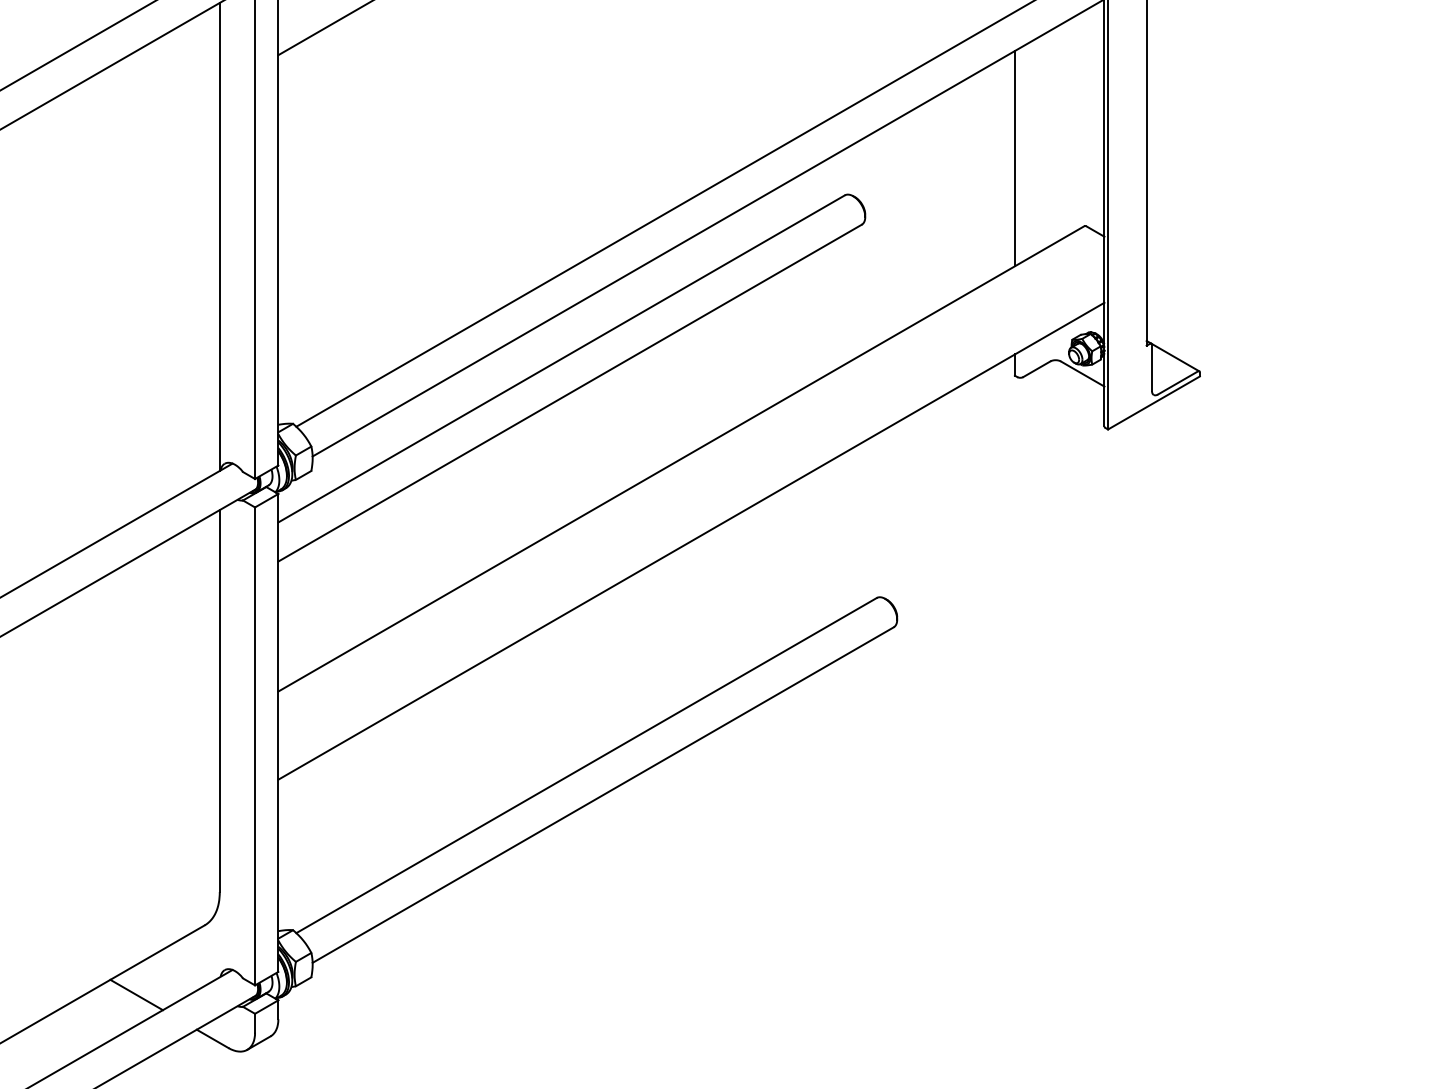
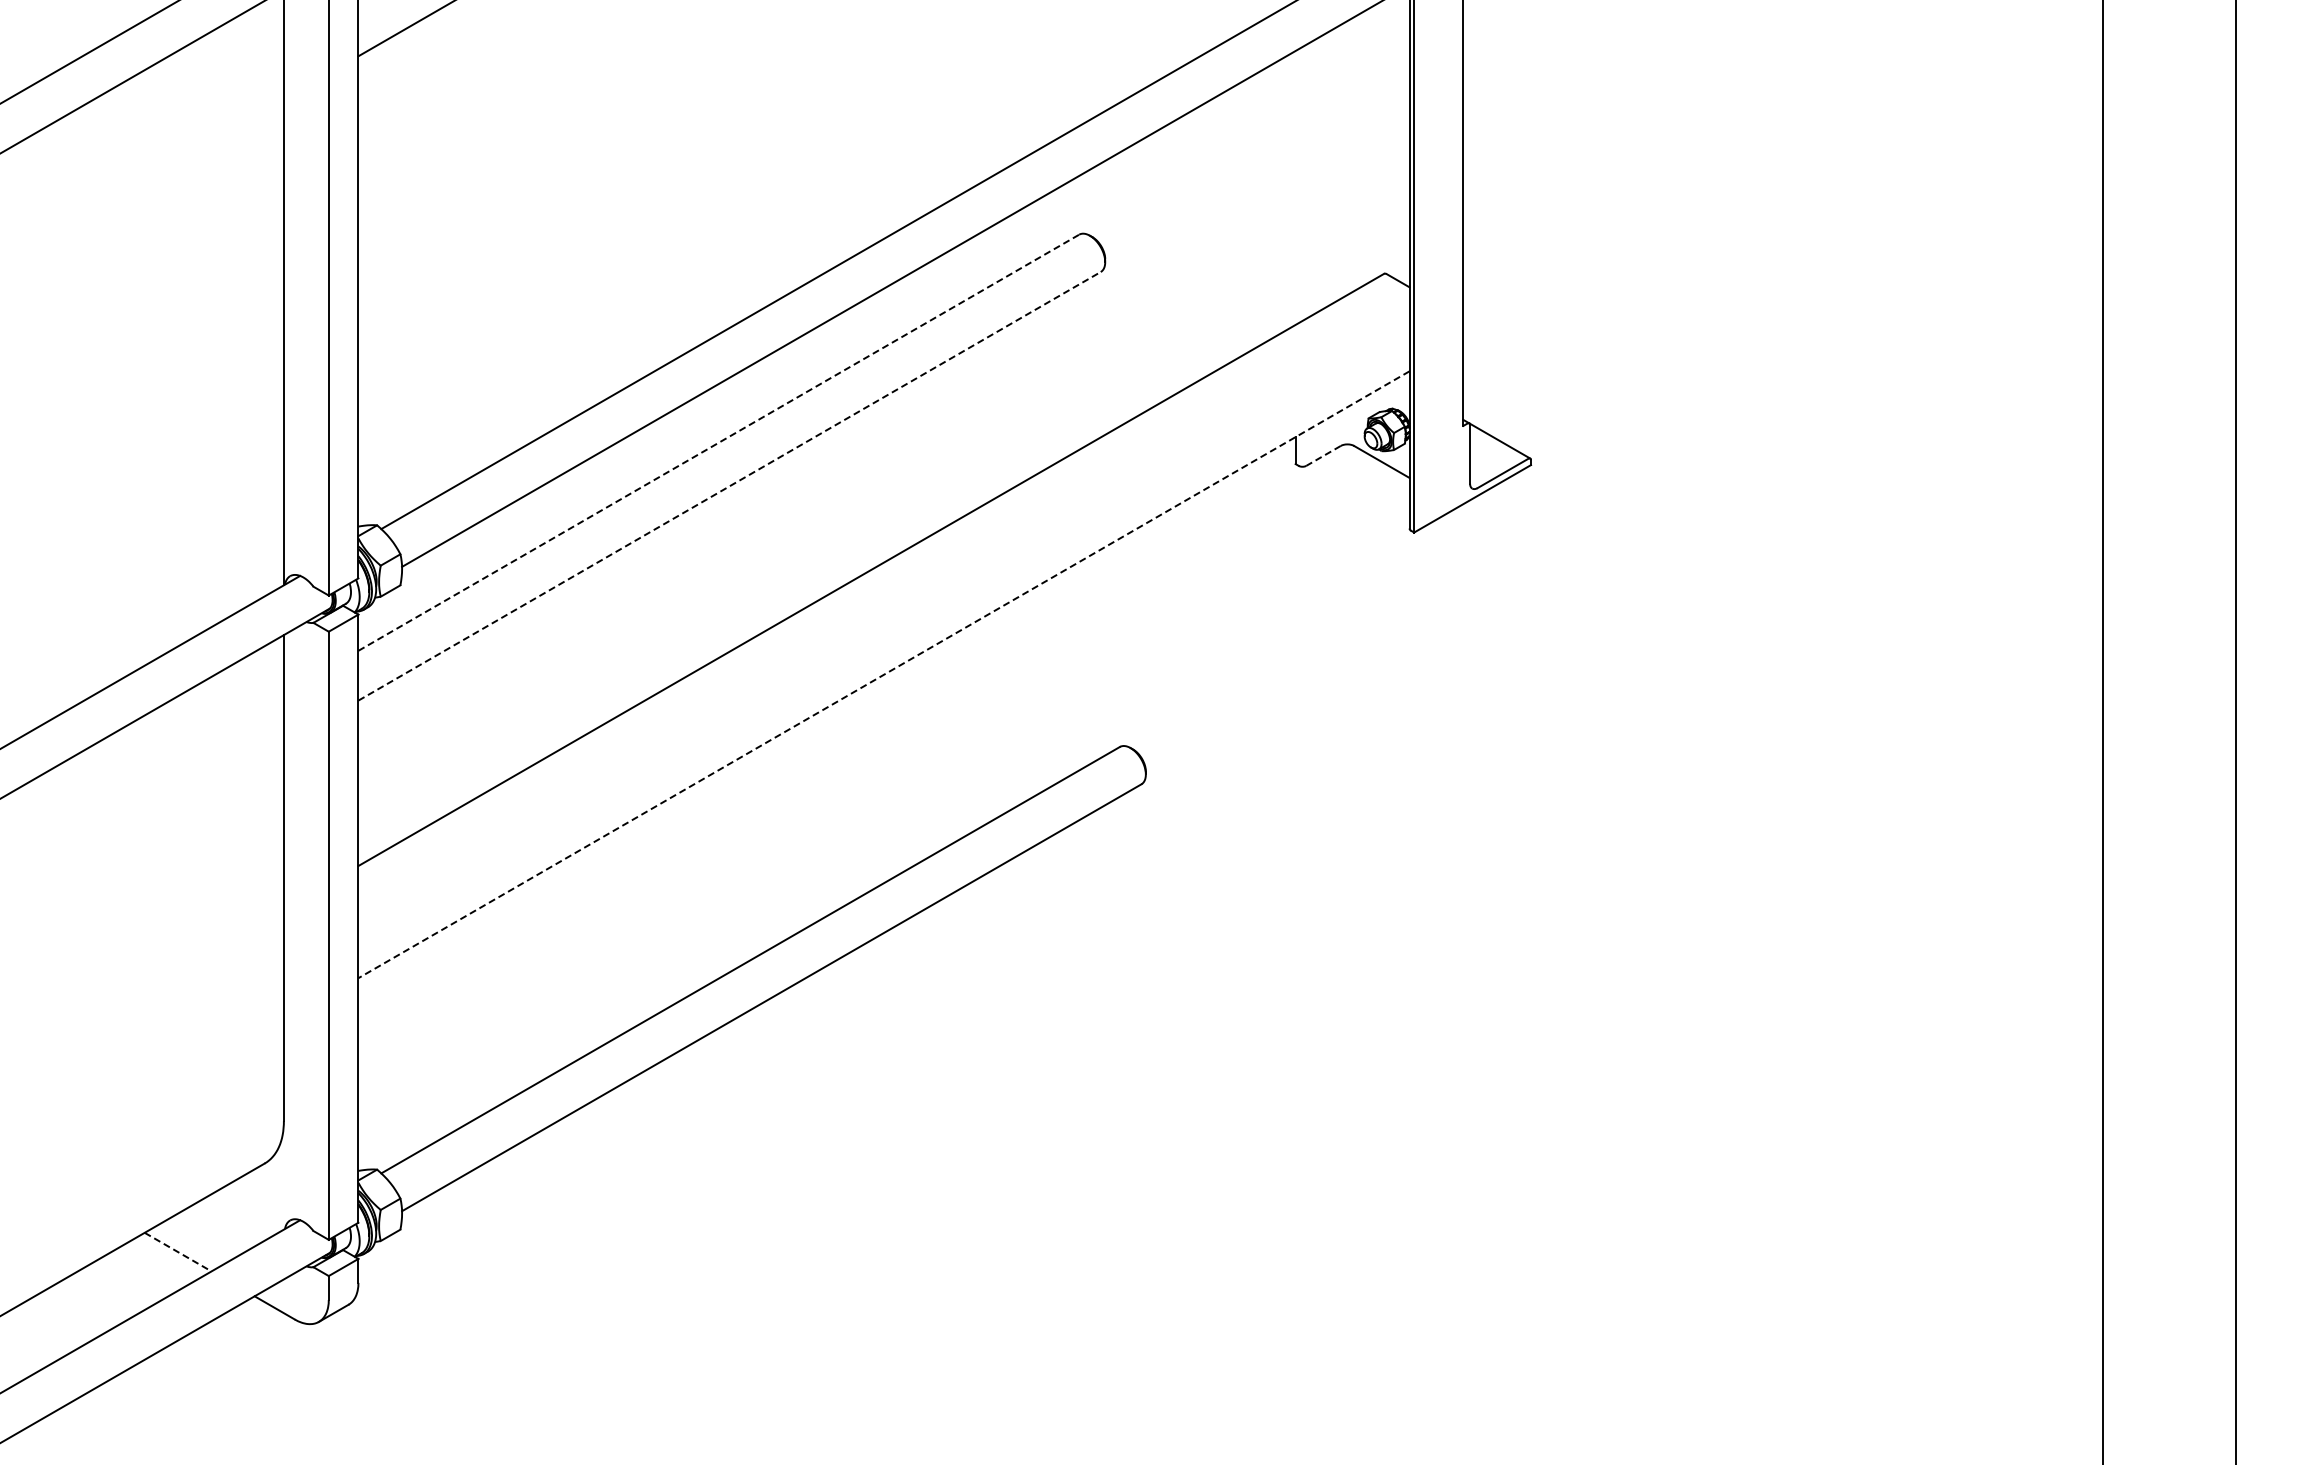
line: (1014, 158) -> (1295, 187), removed
line: (562, 358) -> (719, 442), solid -> dashed
line: (1036, 368) -> (1323, 455), solid -> dashed
line: (569, 393) -> (729, 486), solid -> dashed
line: (691, 541) -> (883, 674), solid -> dashed
line: (136, 995) -> (178, 1252), solid -> dashed

